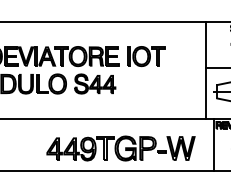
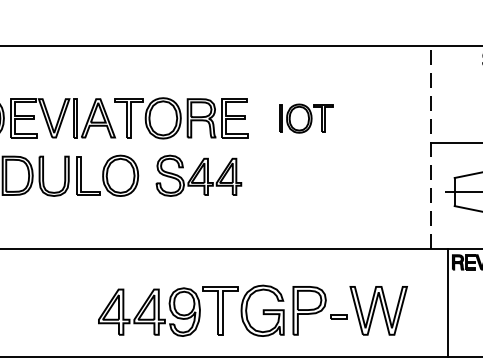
part: (146, 56) -> (306, 118), size x0.7
line: (206, 70) -> (431, 147), solid -> dashed

